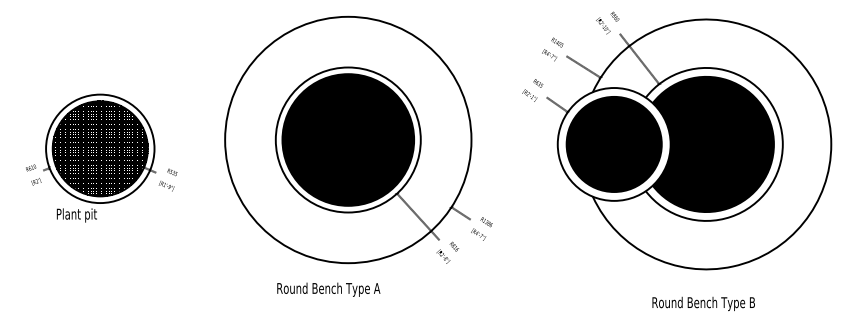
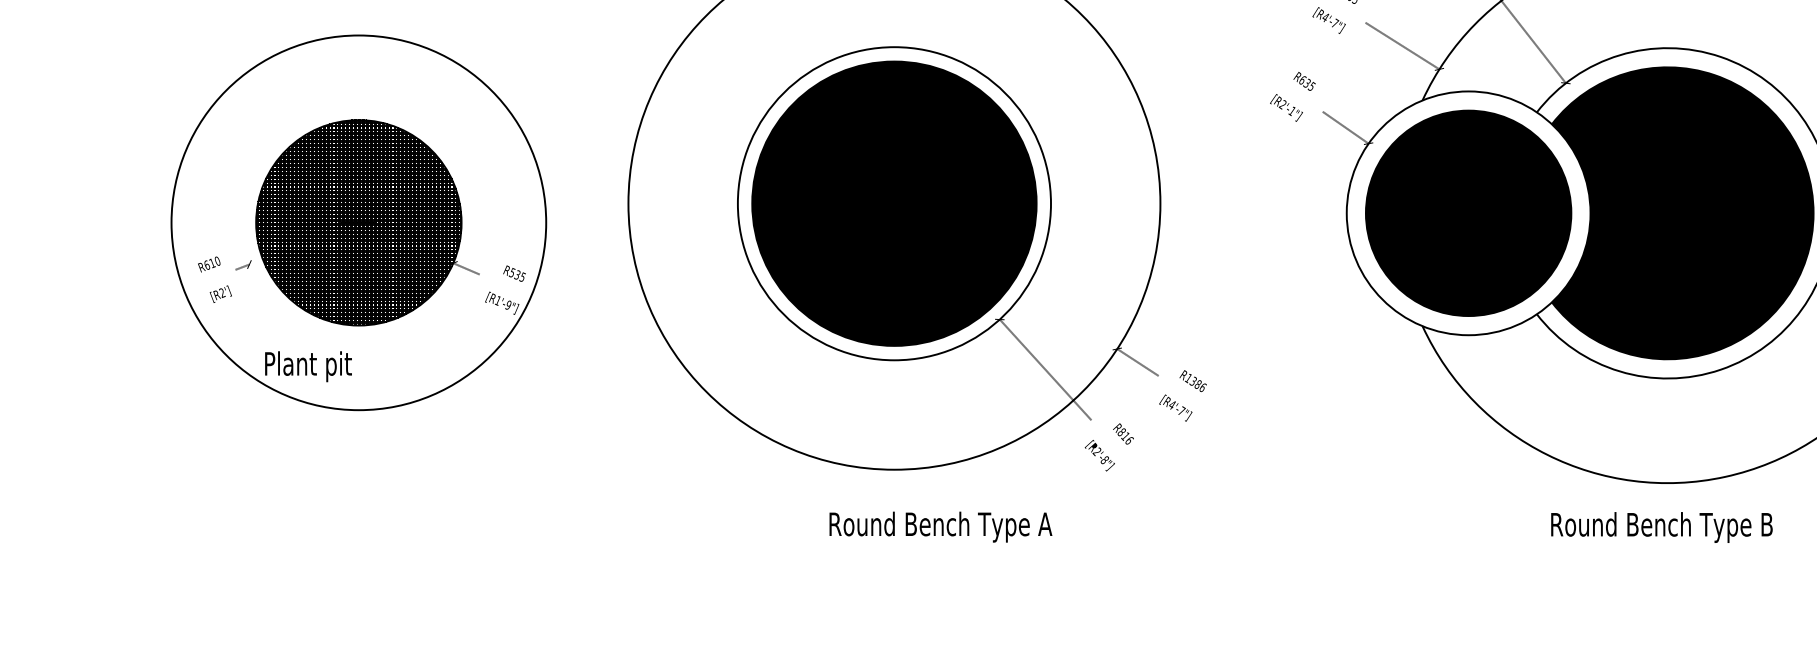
circle: (100, 148) -> (359, 222), size x1.6
text: (328, 289) -> (940, 526), moved
text: (703, 303) -> (1661, 526), moved

